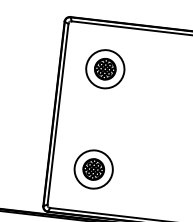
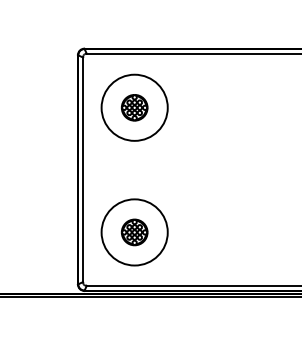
circle: (105, 68) -> (134, 107), size x1.4
circle: (93, 169) -> (134, 232), size x1.4

